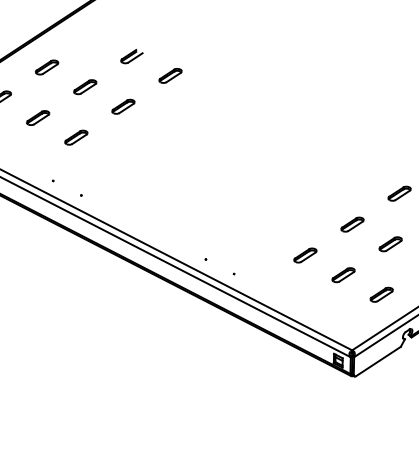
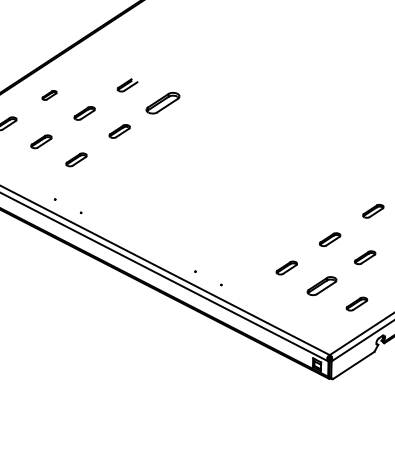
part: (46, 67) -> (49, 95), size x0.7
part: (169, 75) -> (162, 102), size x1.6
part: (343, 274) -> (321, 285), size x1.4

